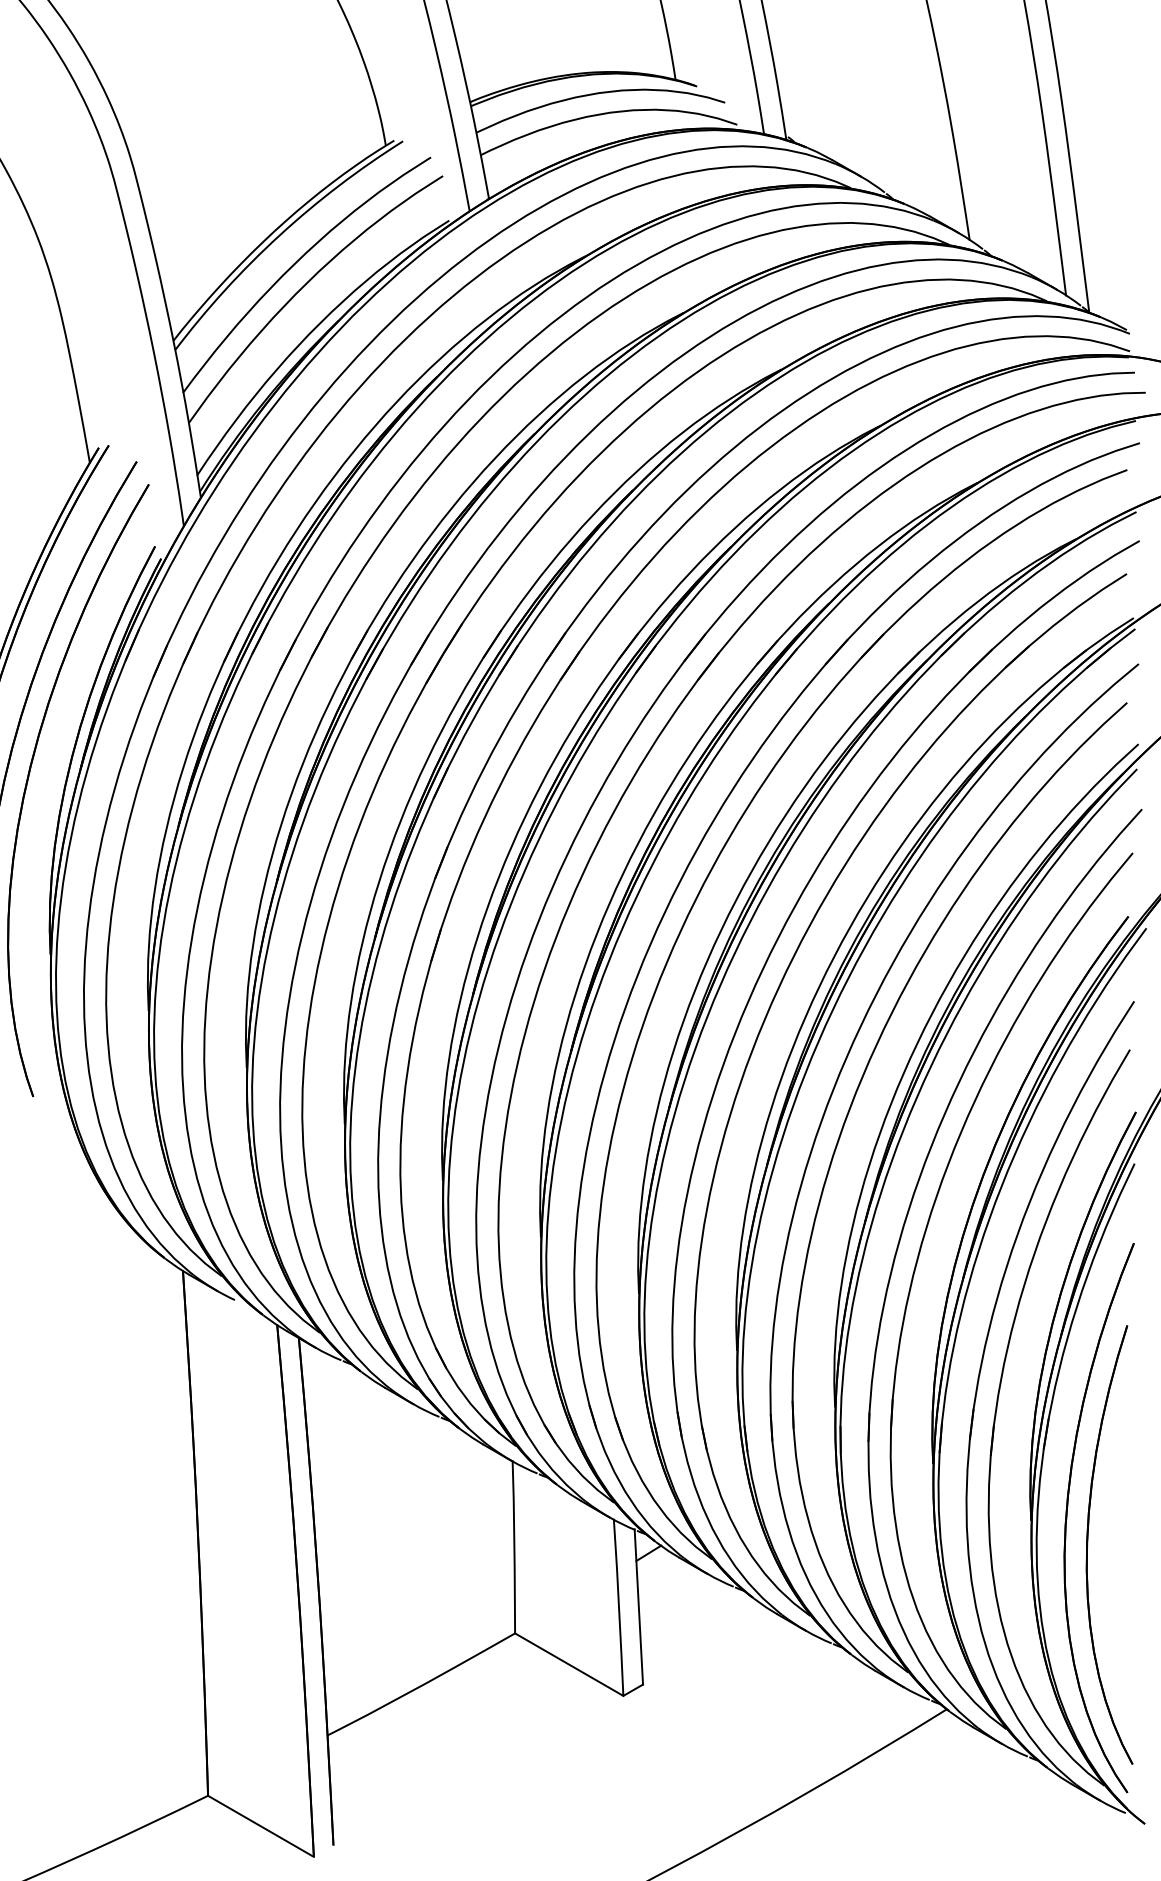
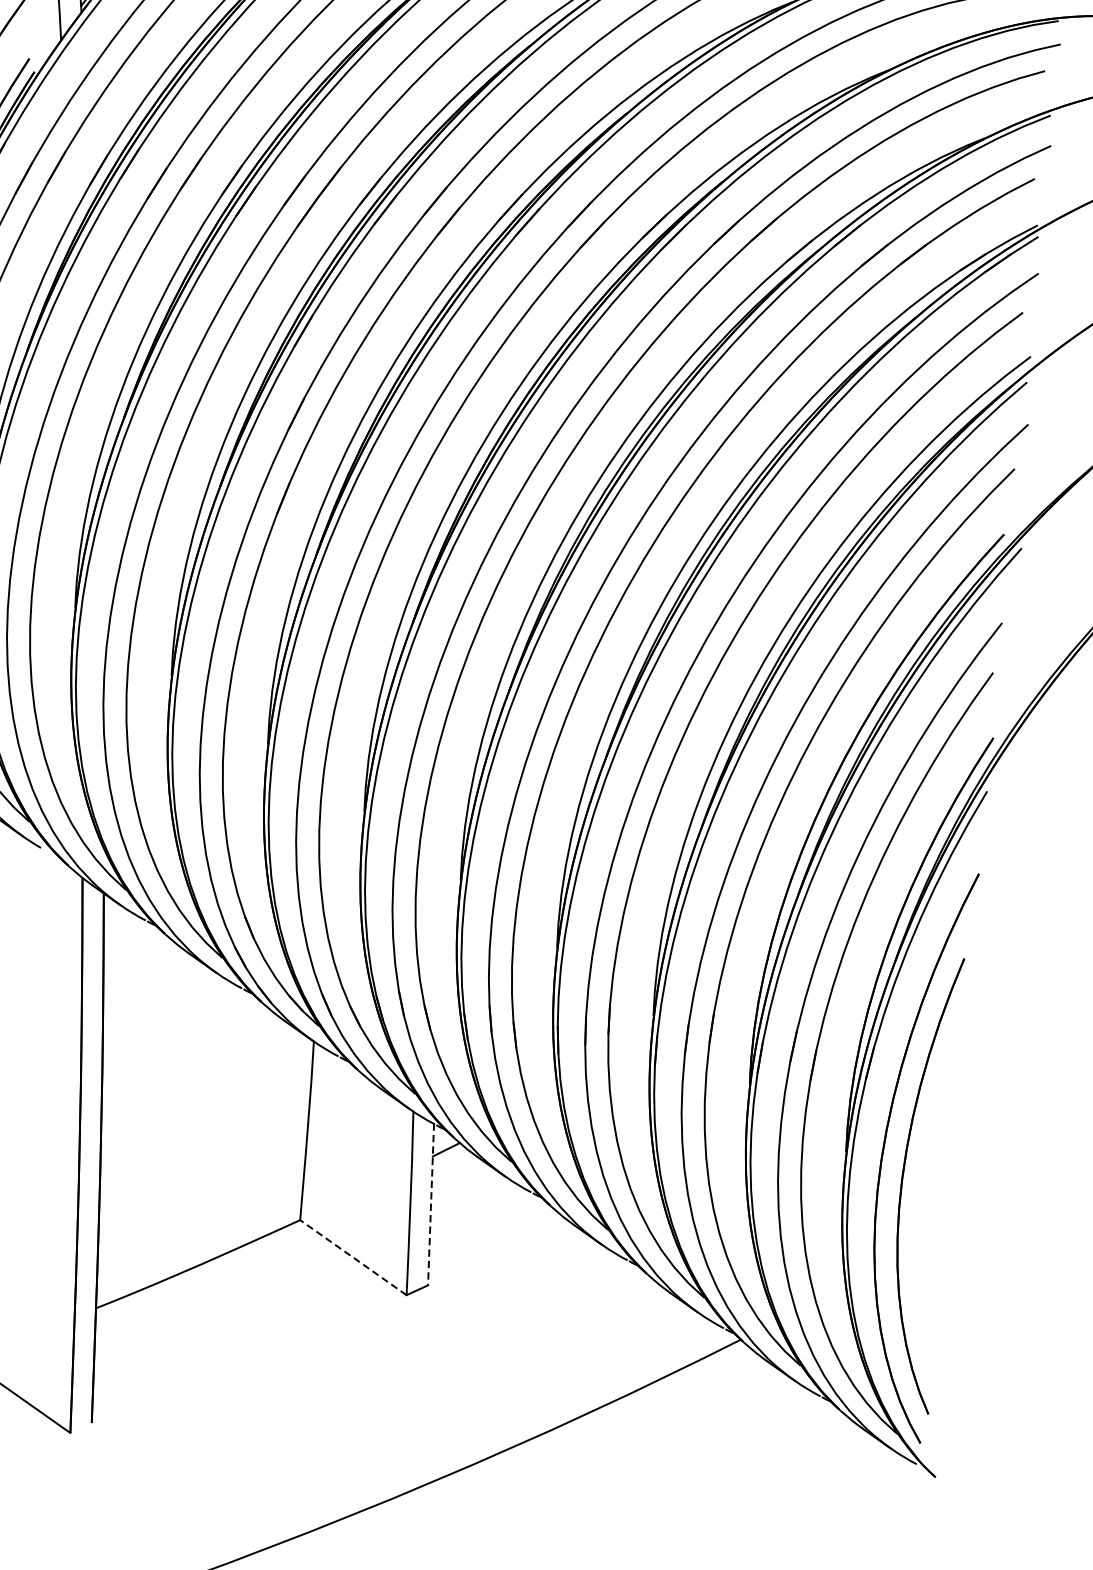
line: (638, 1606) -> (430, 1203), solid -> dashed
line: (569, 1664) -> (353, 1257), solid -> dashed

